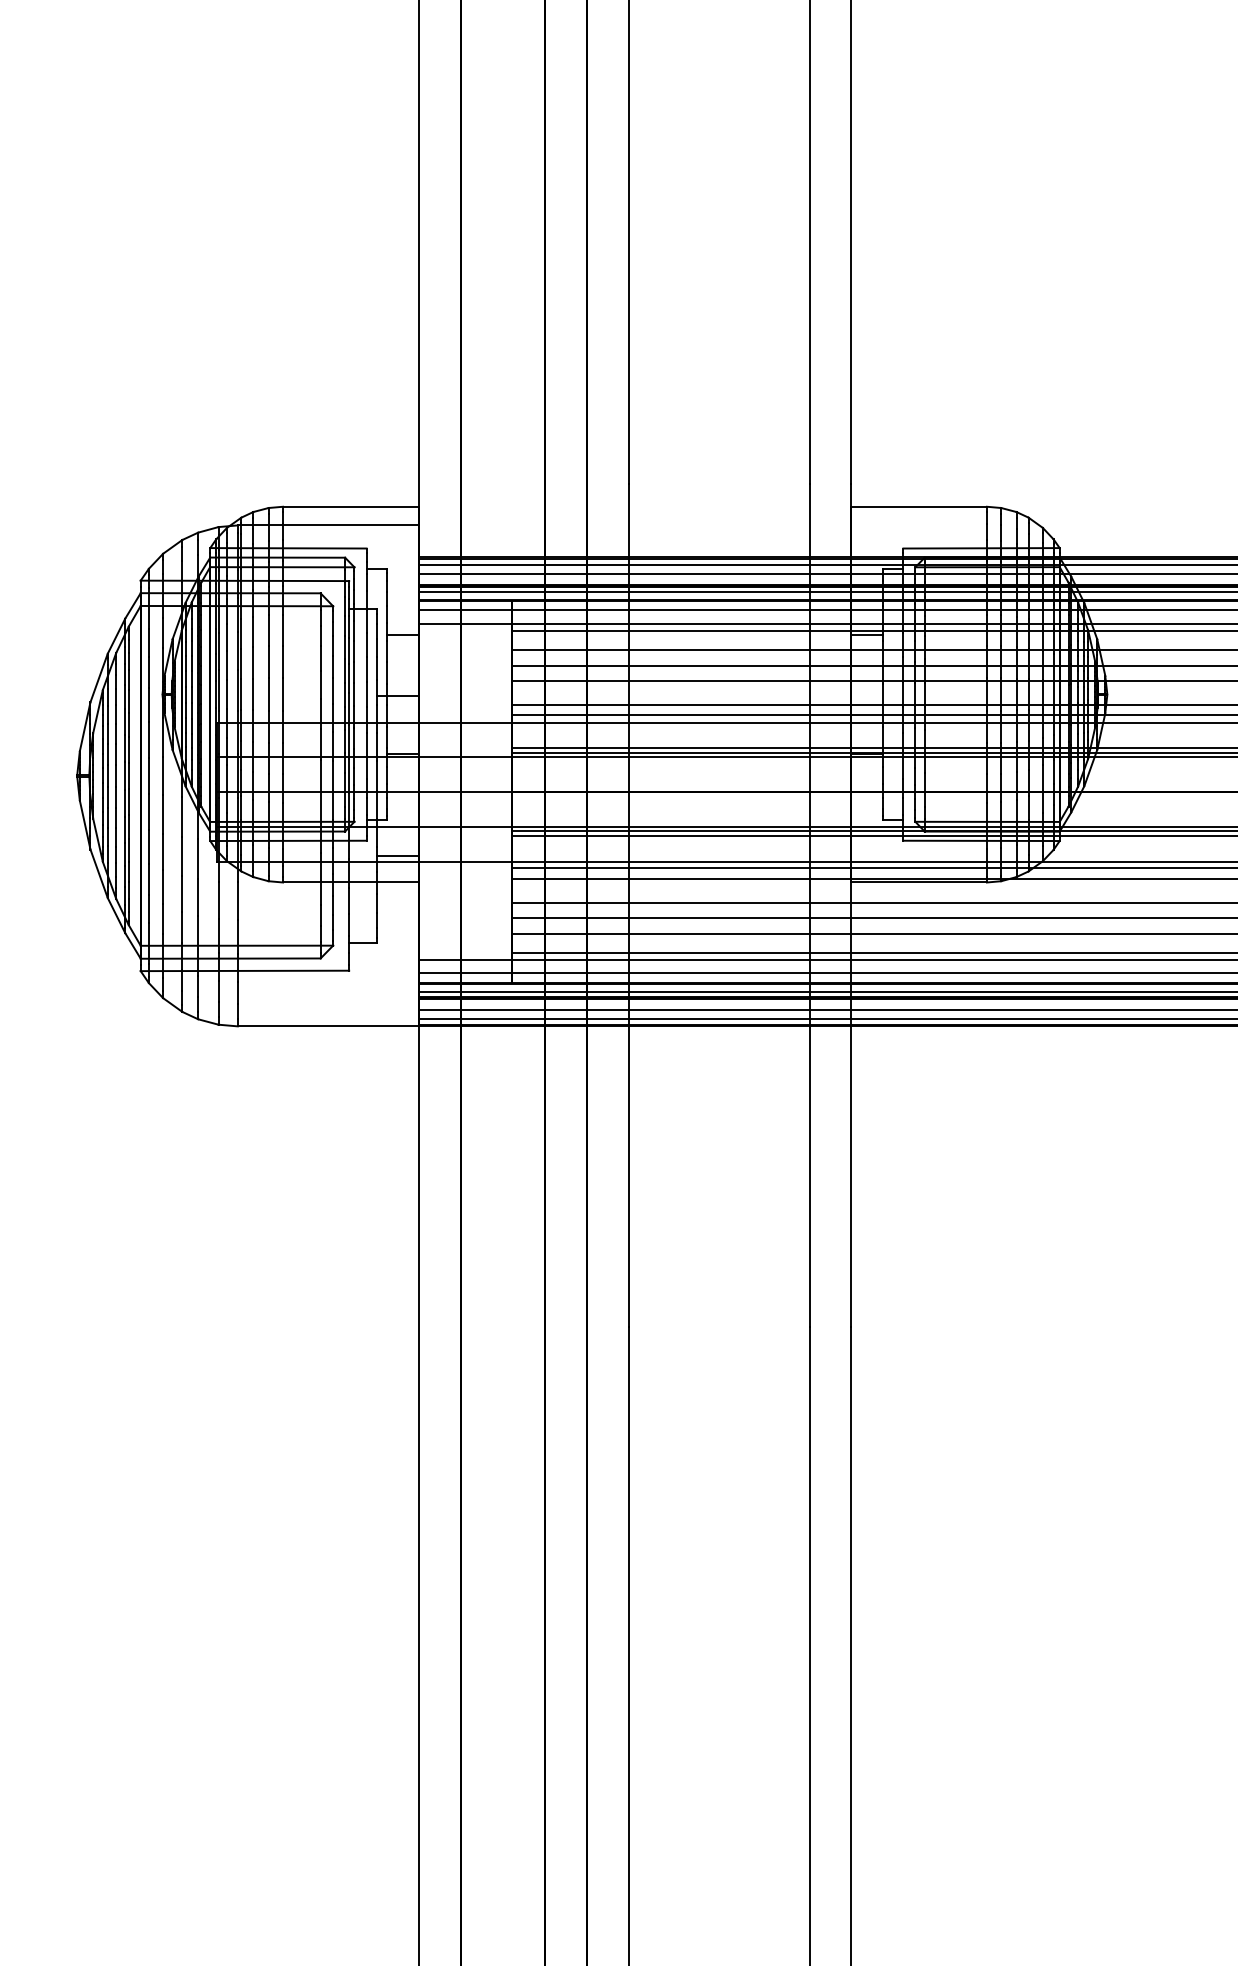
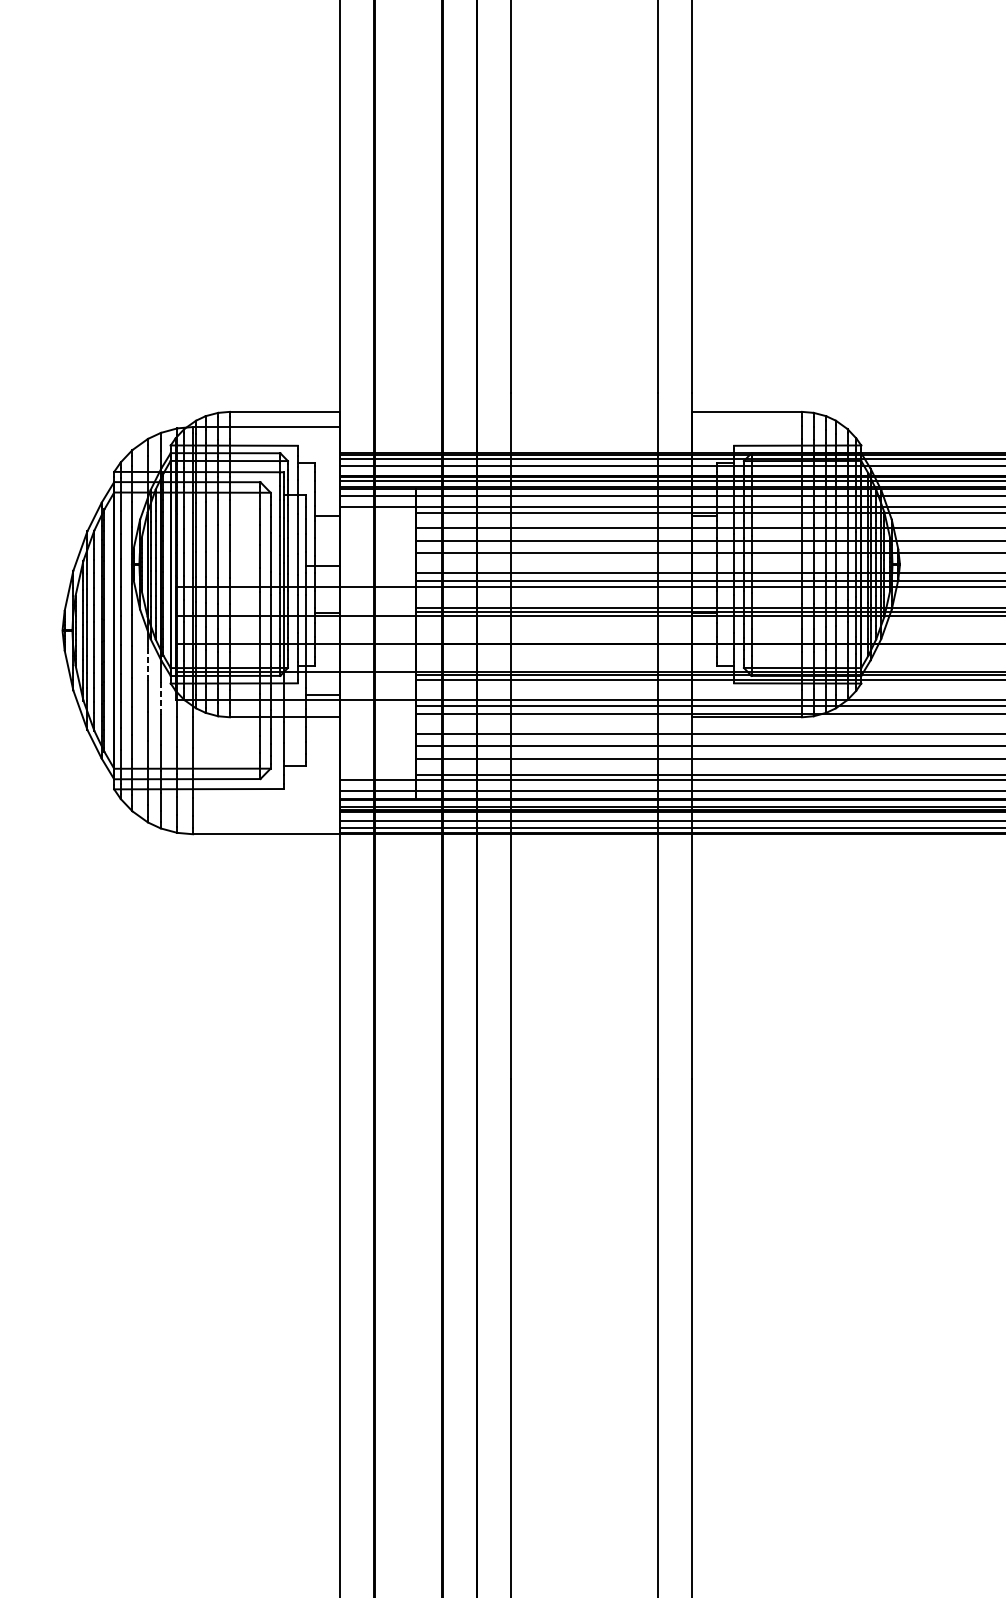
line: (182, 816) -> (148, 663), solid -> dashed
line: (198, 859) -> (161, 698), solid -> dashed

